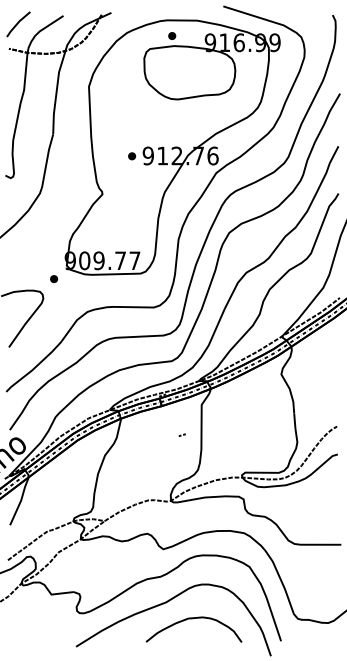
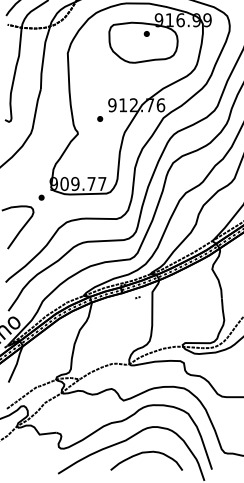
part: (172, 35) -> (147, 33), moved
part: (132, 156) -> (100, 119), moved
line: (180, 434) -> (136, 297), moved

